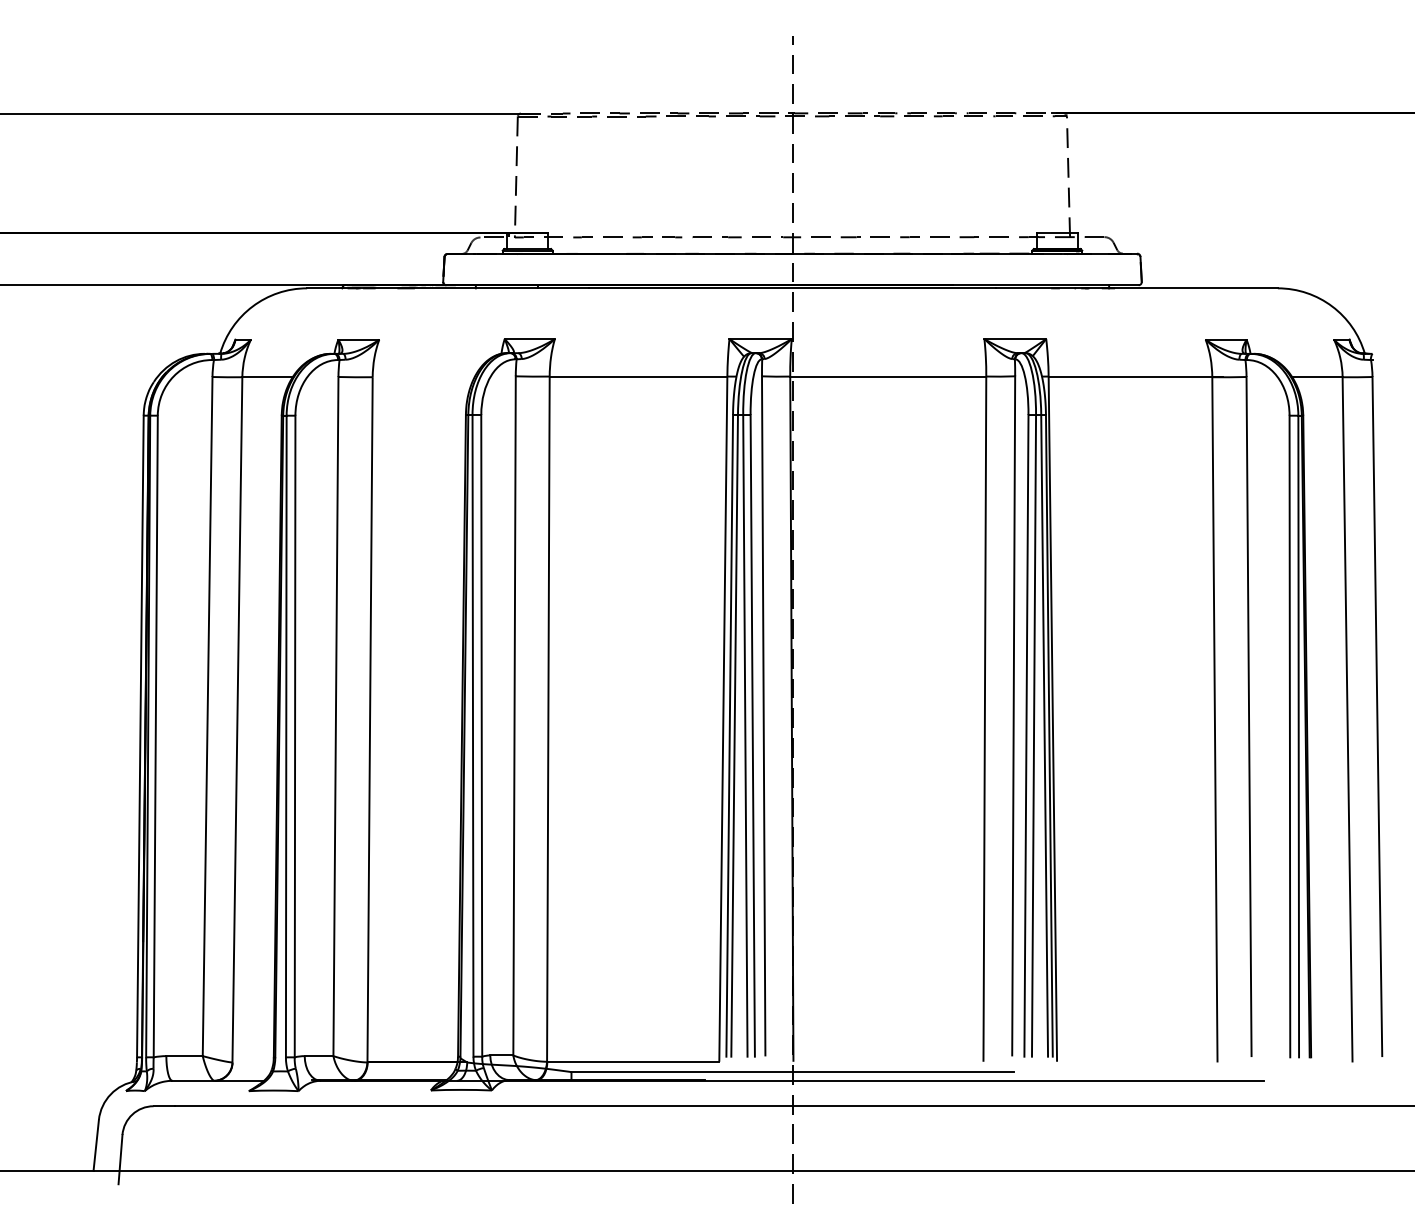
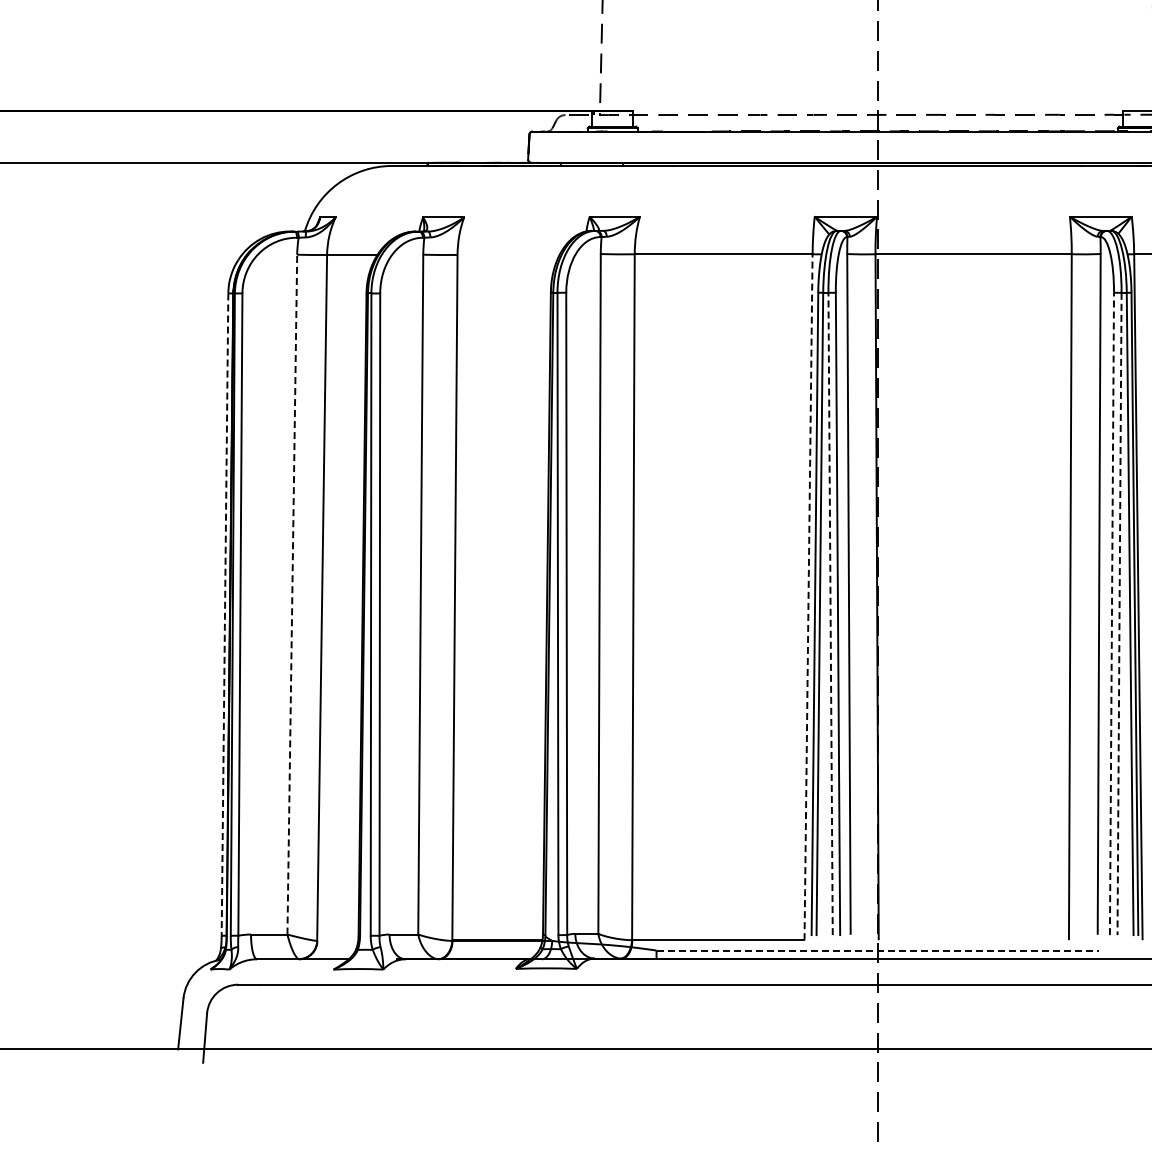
line: (207, 716) -> (292, 594), solid -> dashed
line: (723, 720) -> (808, 598), solid -> dashed
line: (745, 735) -> (830, 613), solid -> dashed
line: (1026, 735) -> (1112, 613), solid -> dashed
line: (1034, 735) -> (1120, 613), solid -> dashed
line: (140, 736) -> (225, 614), solid -> dashed
line: (793, 1072) -> (878, 950), solid -> dashed

